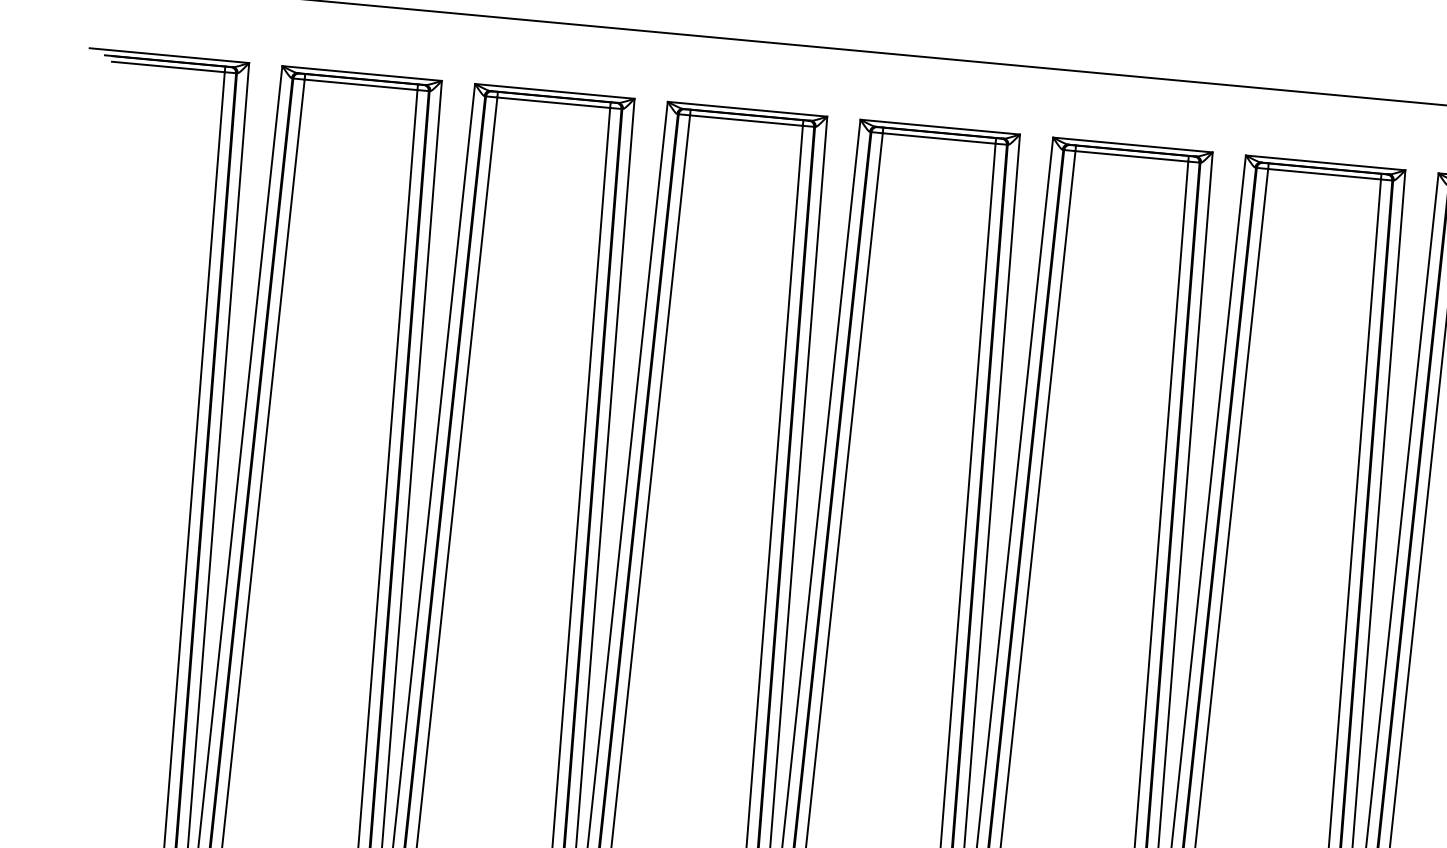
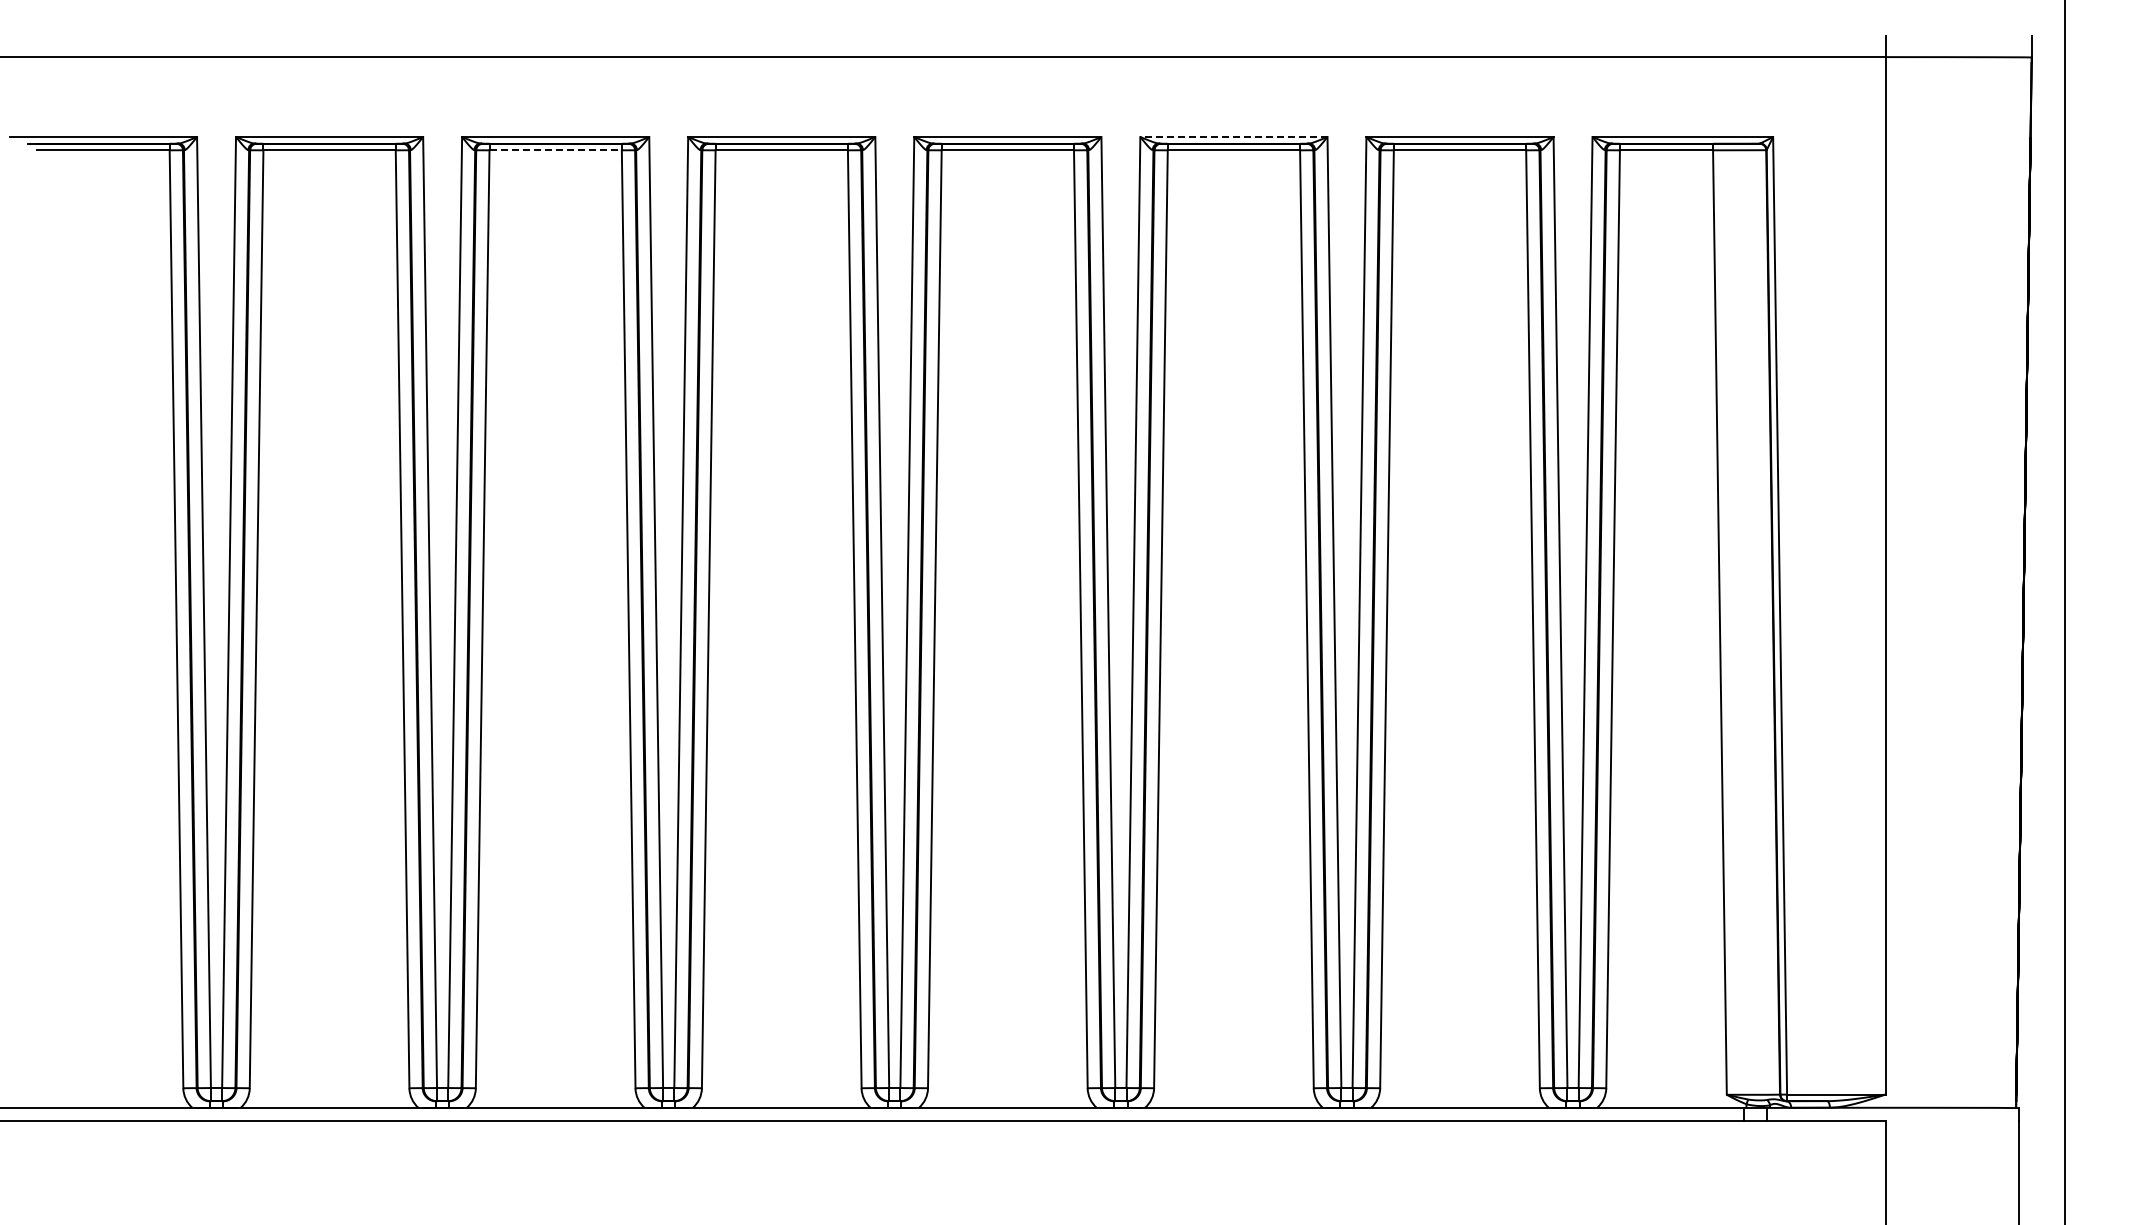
line: (554, 102) -> (556, 150), solid -> dashed
line: (1132, 145) -> (1233, 137), solid -> dashed

